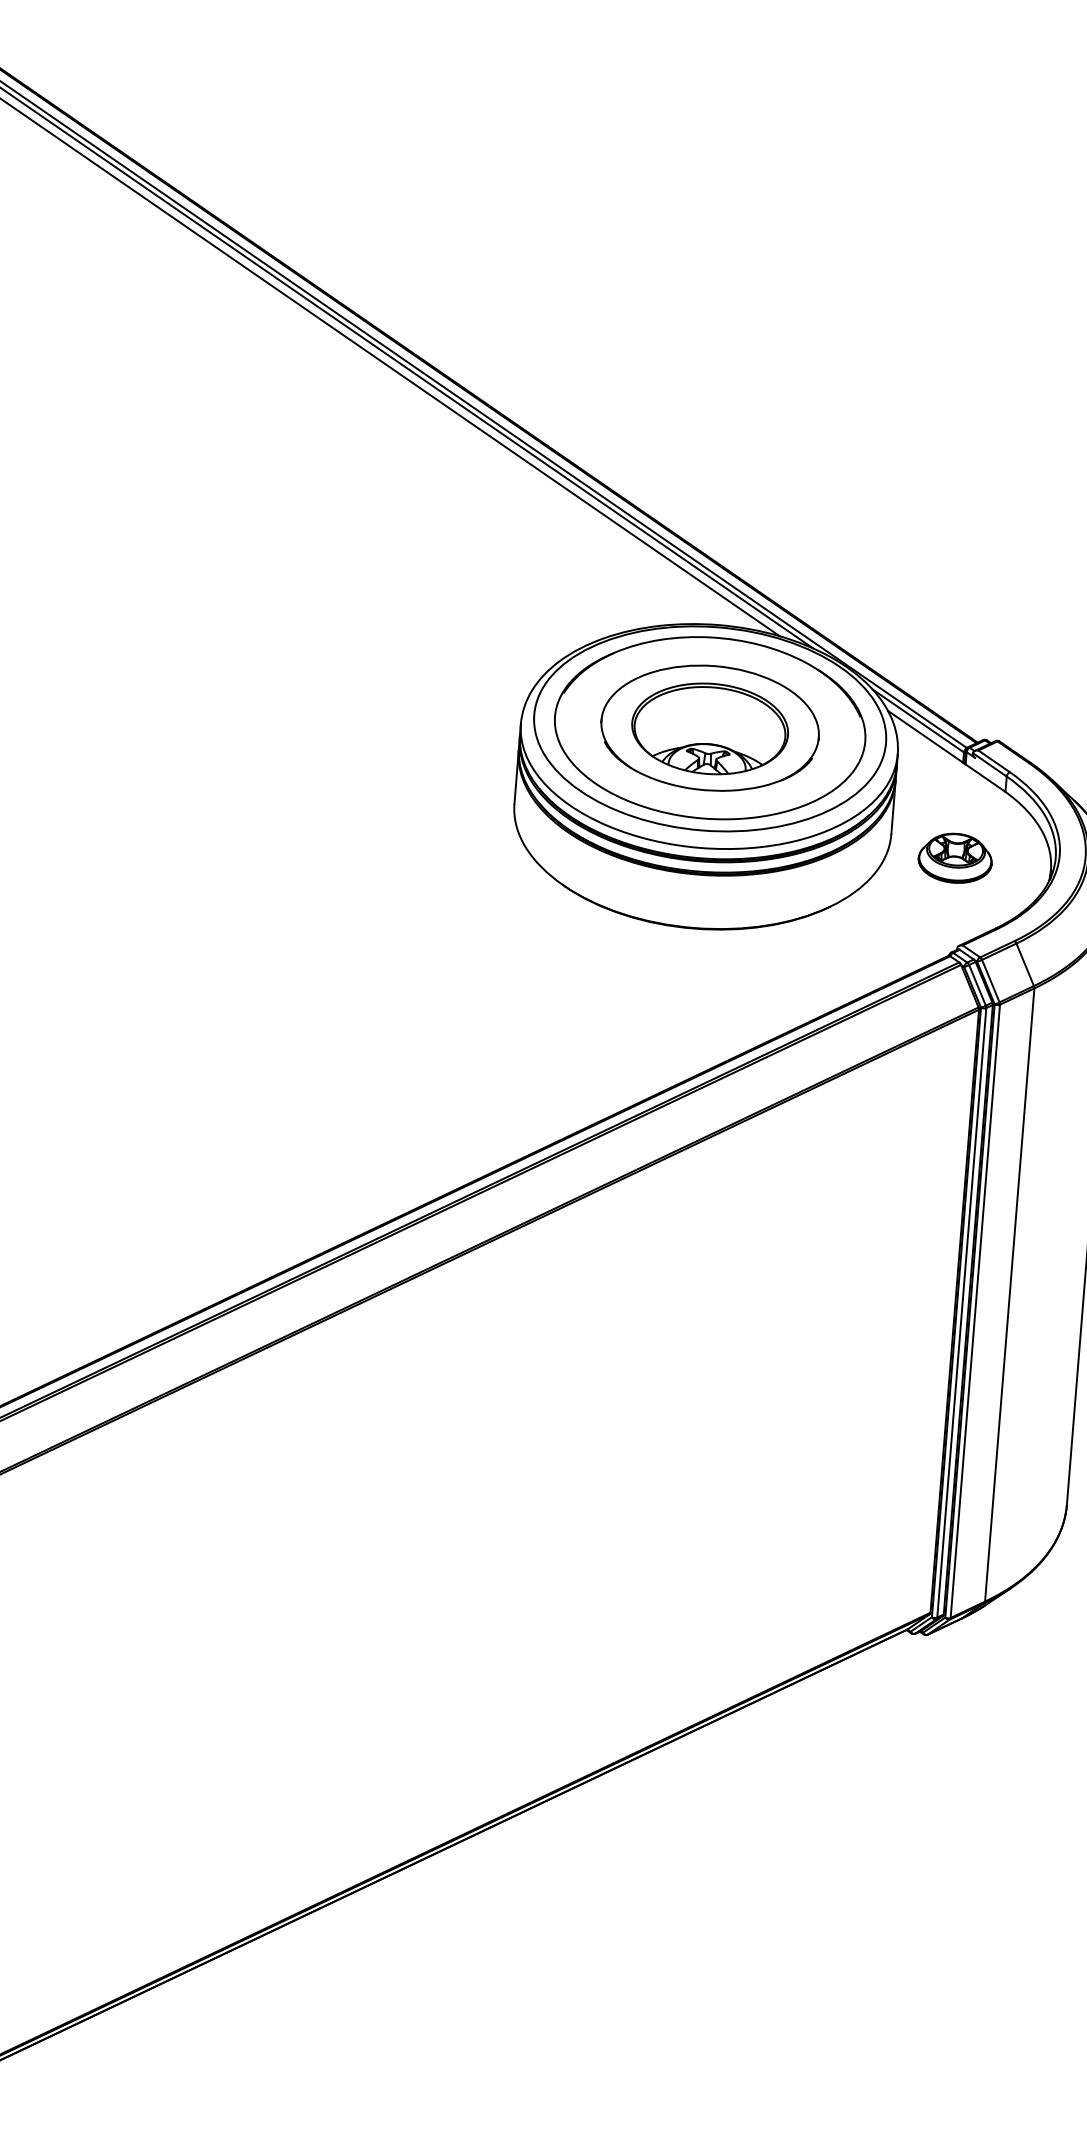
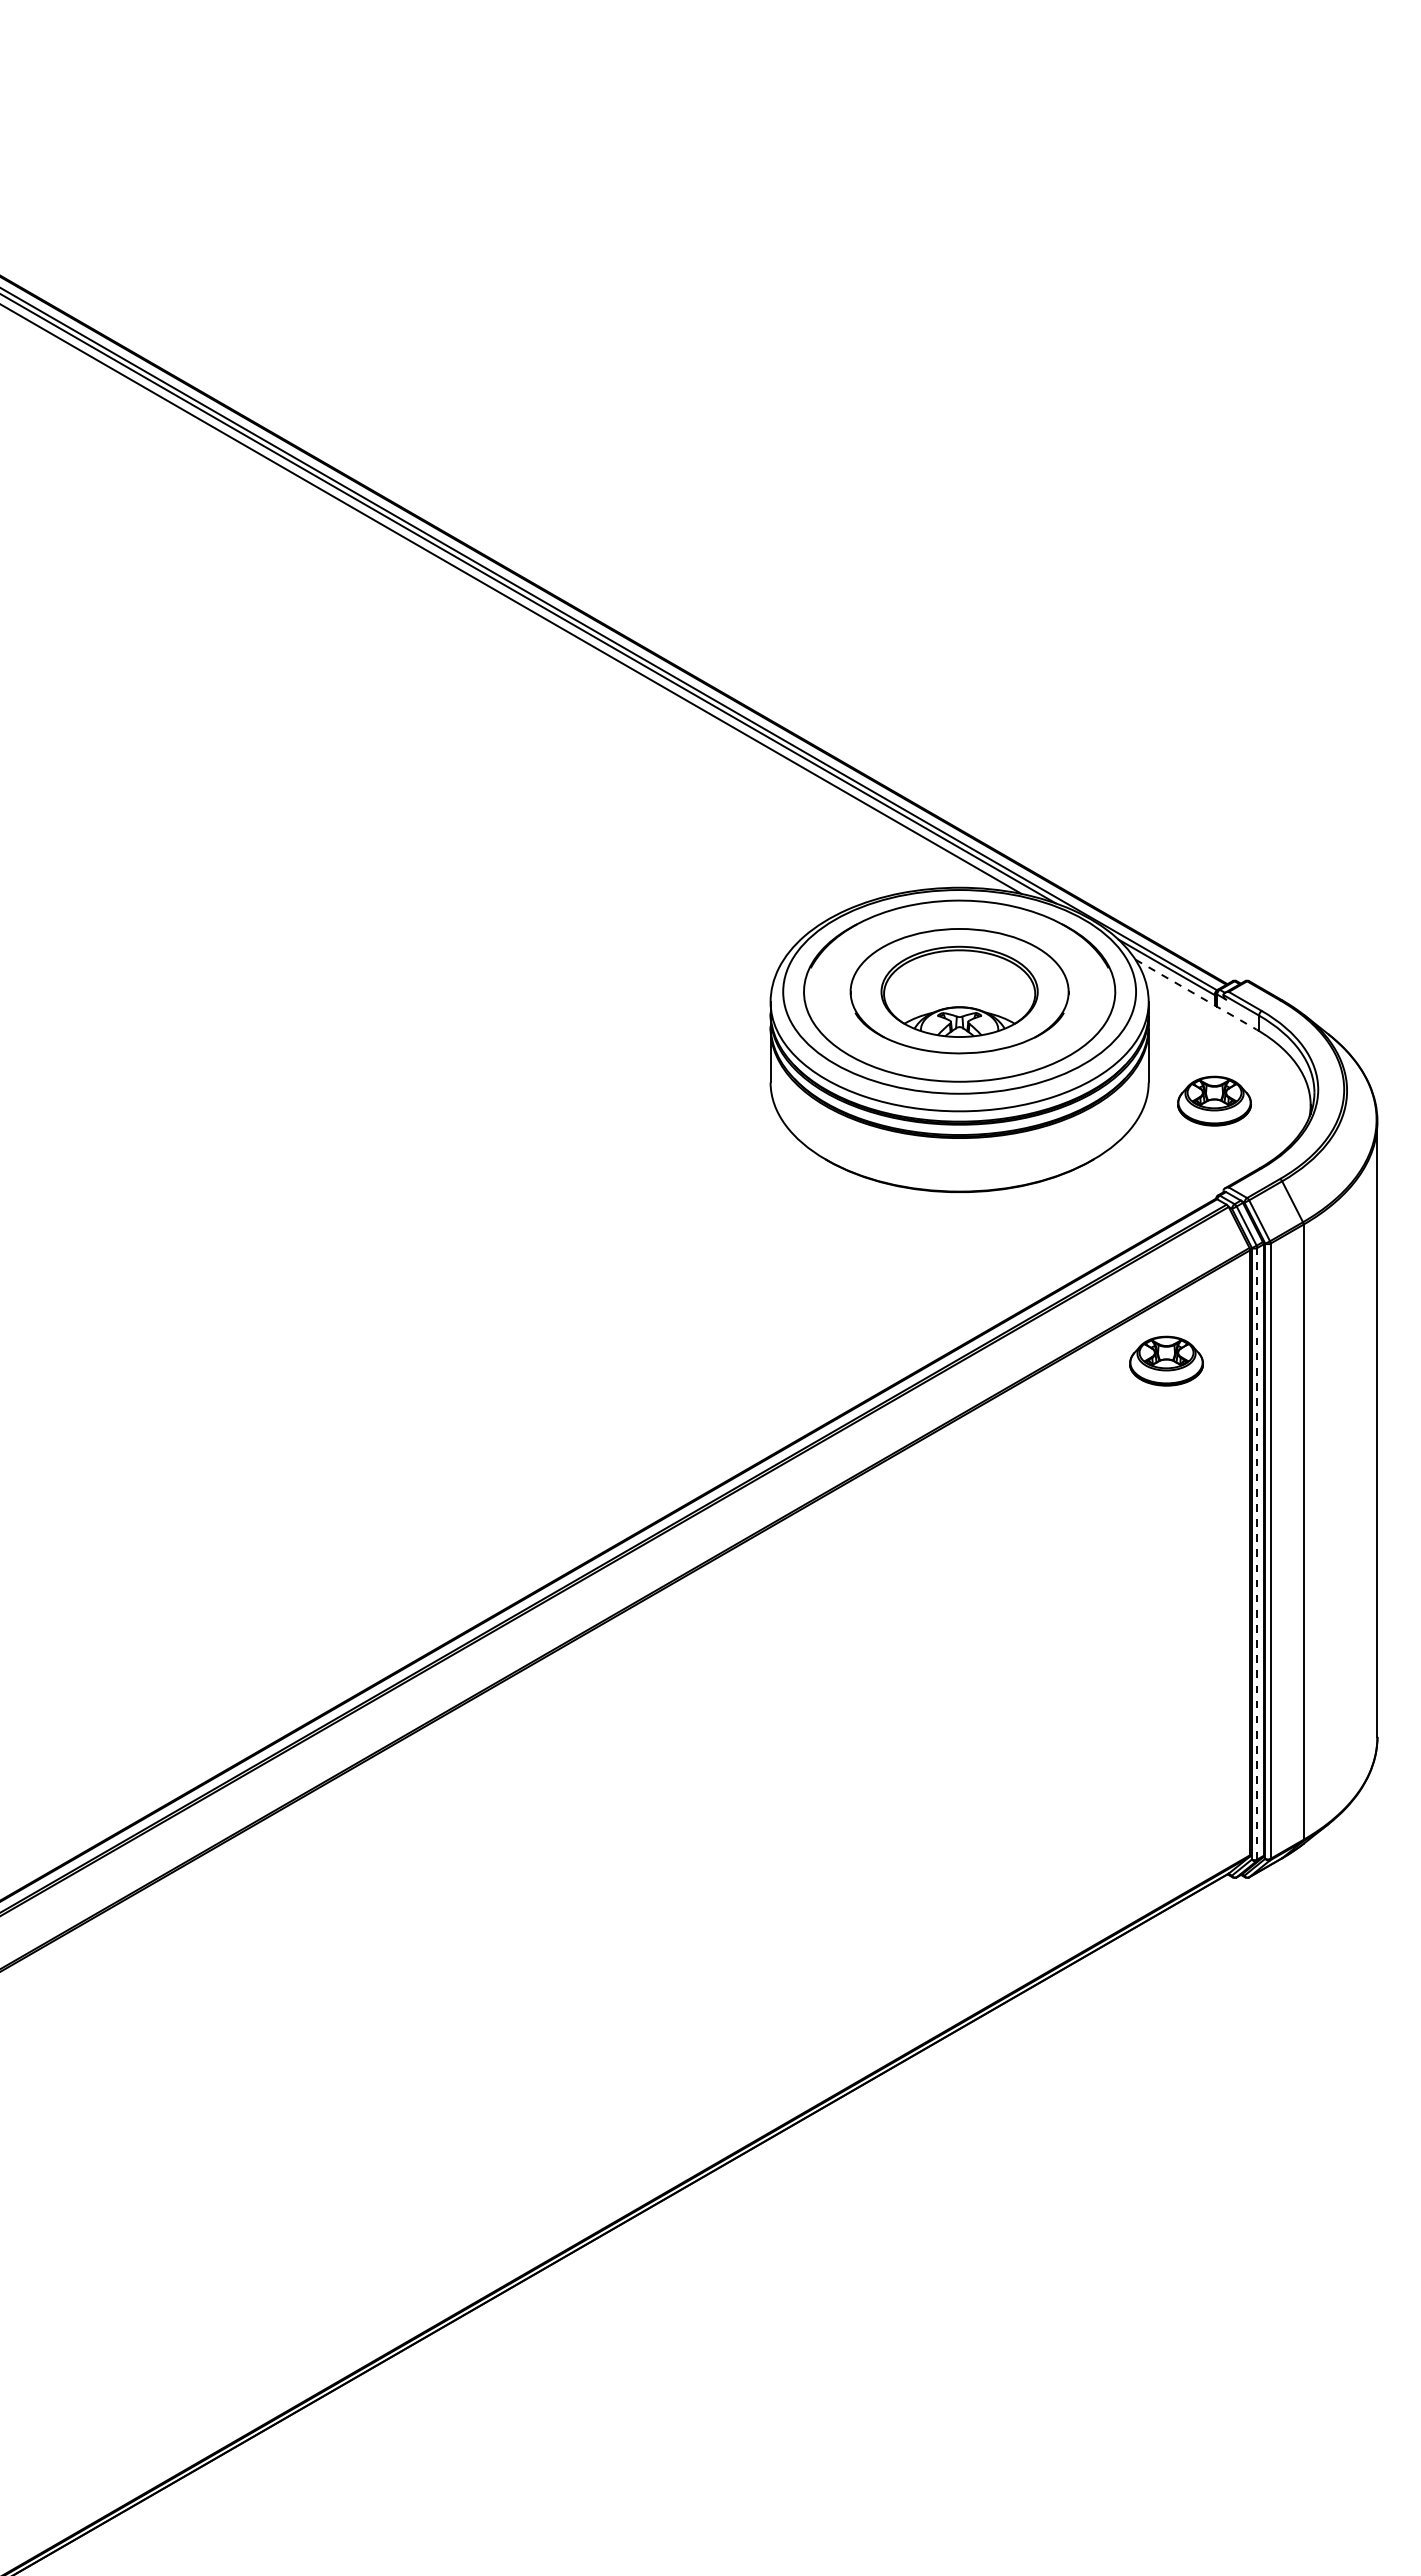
line: (945, 750) -> (1195, 994), solid -> dashed
part: (886, 1112) -> (1166, 1360), added
line: (962, 1312) -> (1257, 1553), solid -> dashed

